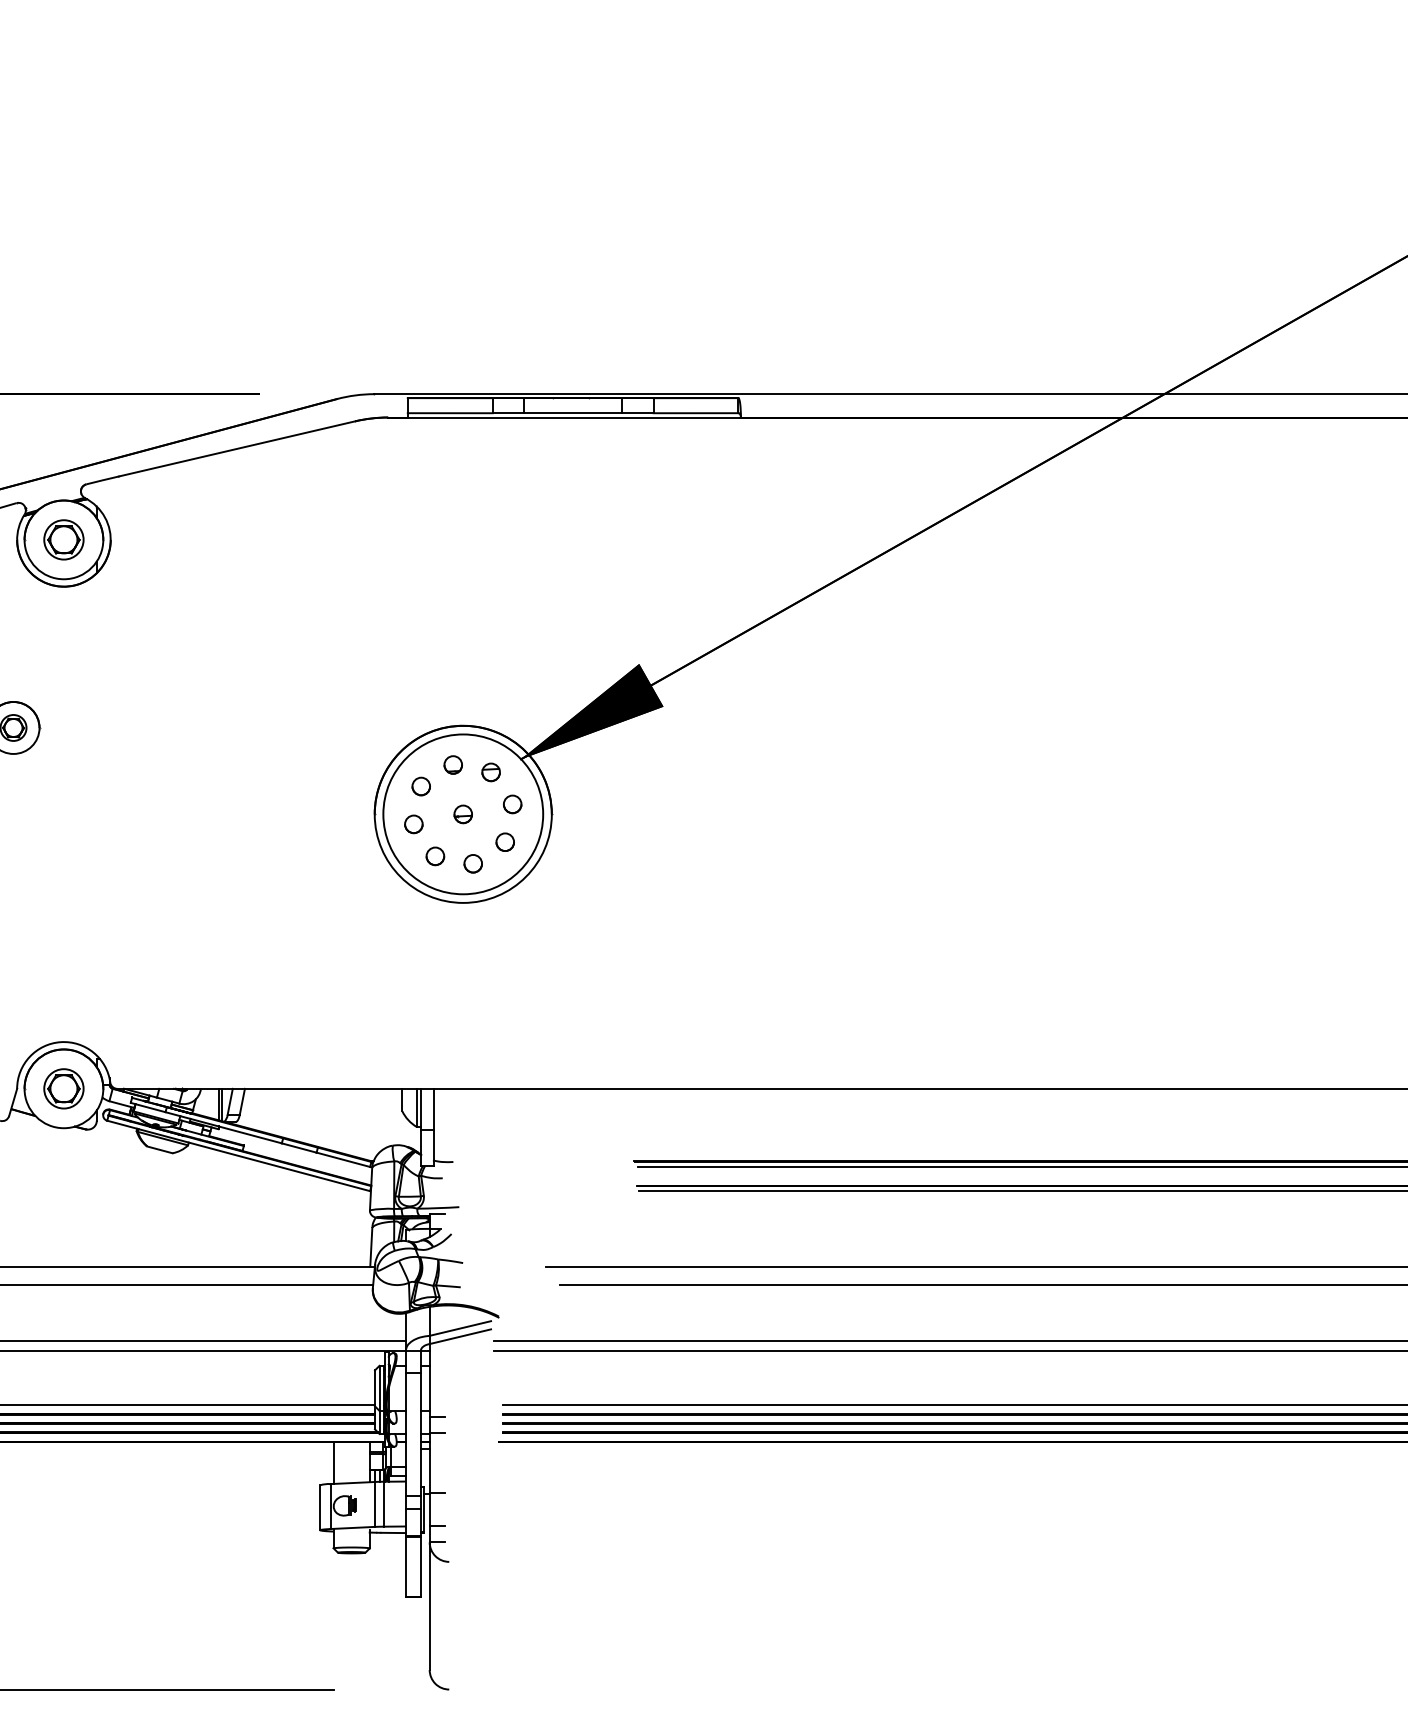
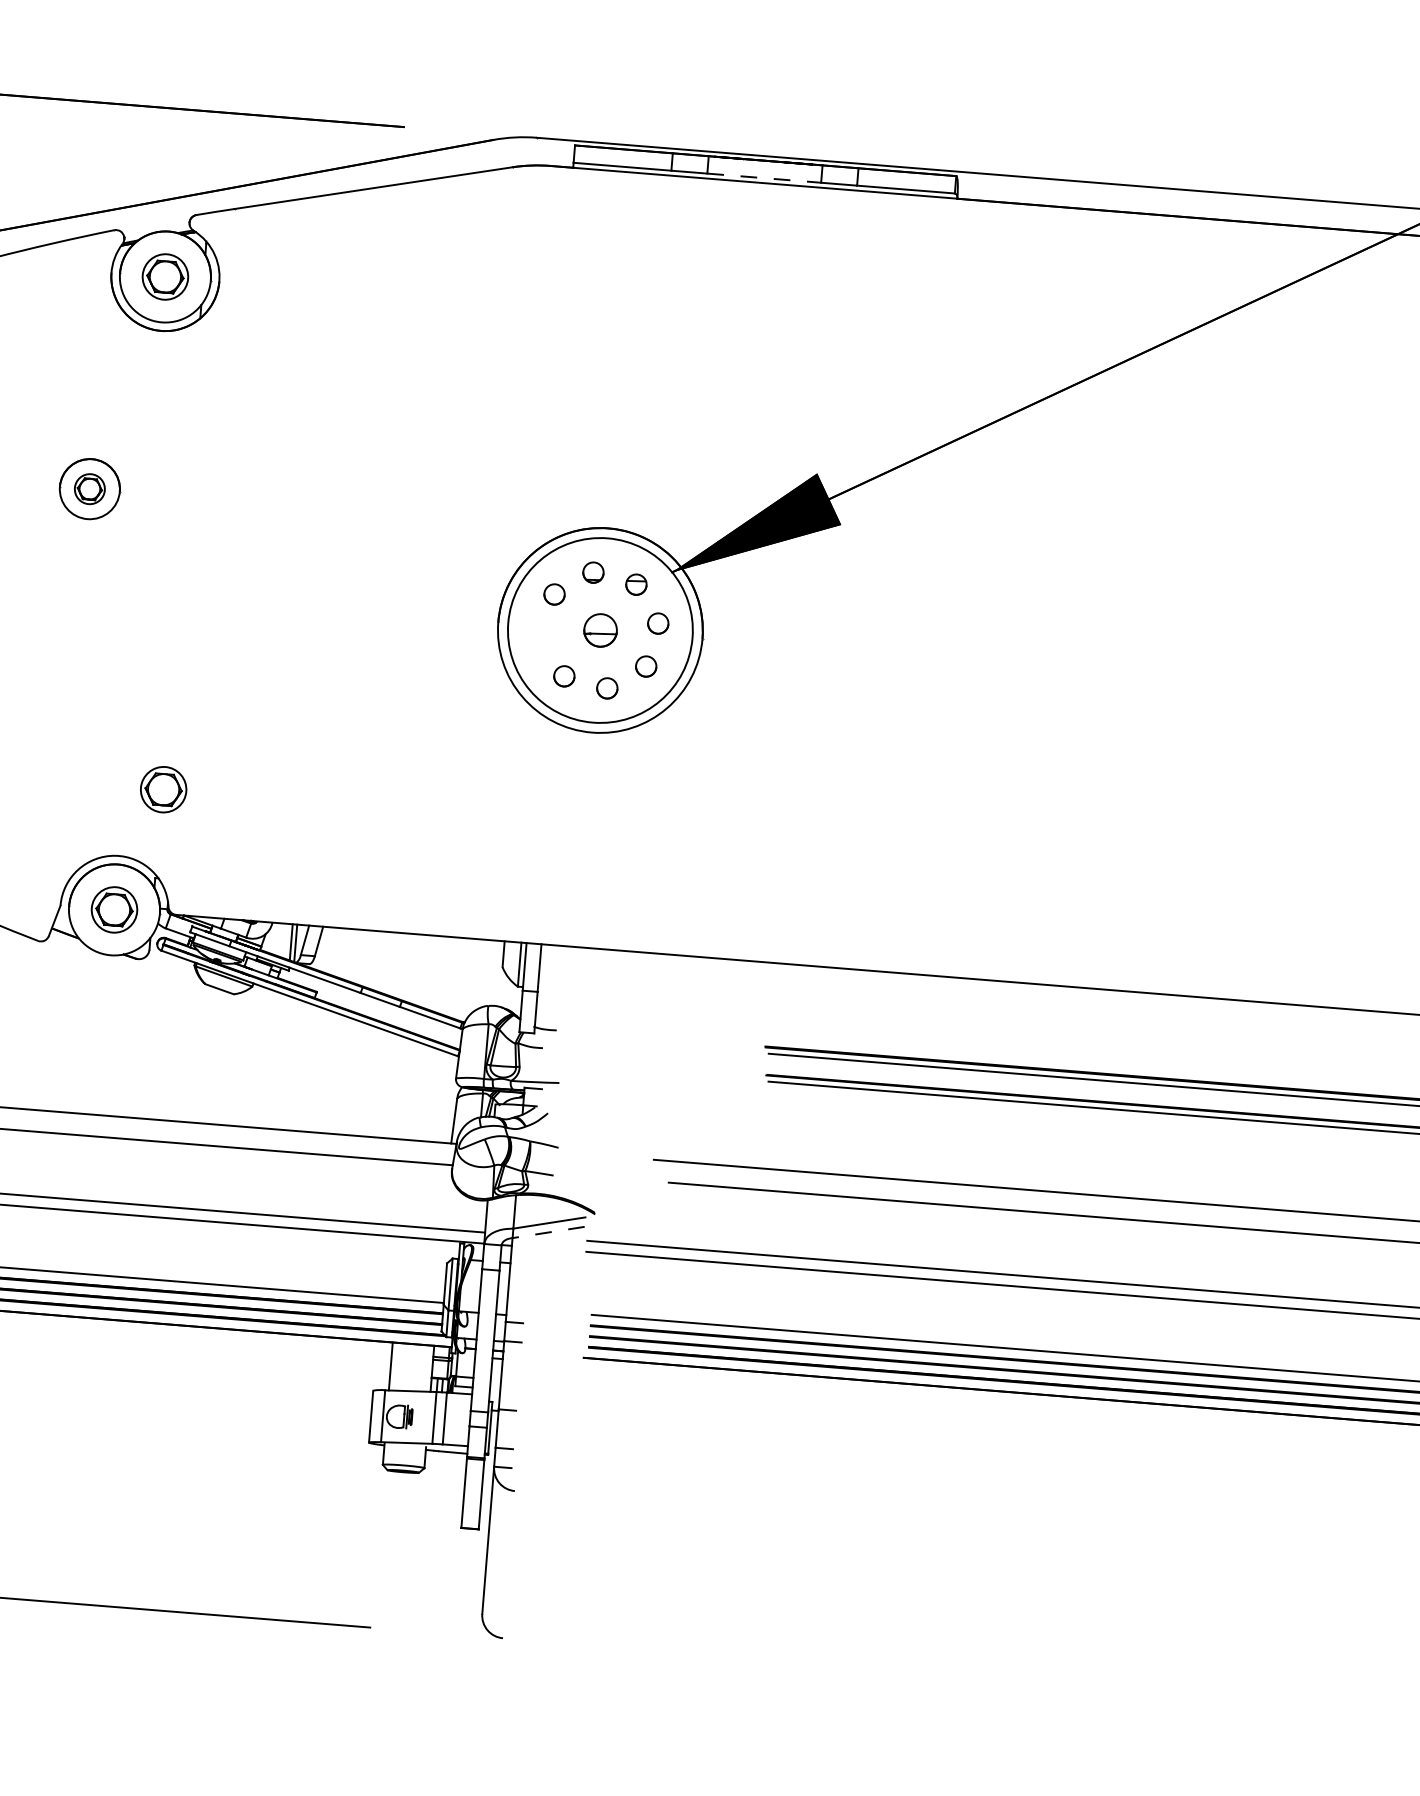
line: (573, 413) -> (764, 178), solid -> dashed
part: (462, 814) -> (599, 630), size x1.6
part: (413, 824) -> (542, 637), removed
part: (97, 981) -> (163, 789), added
line: (460, 1336) -> (548, 1232), solid -> dashed

